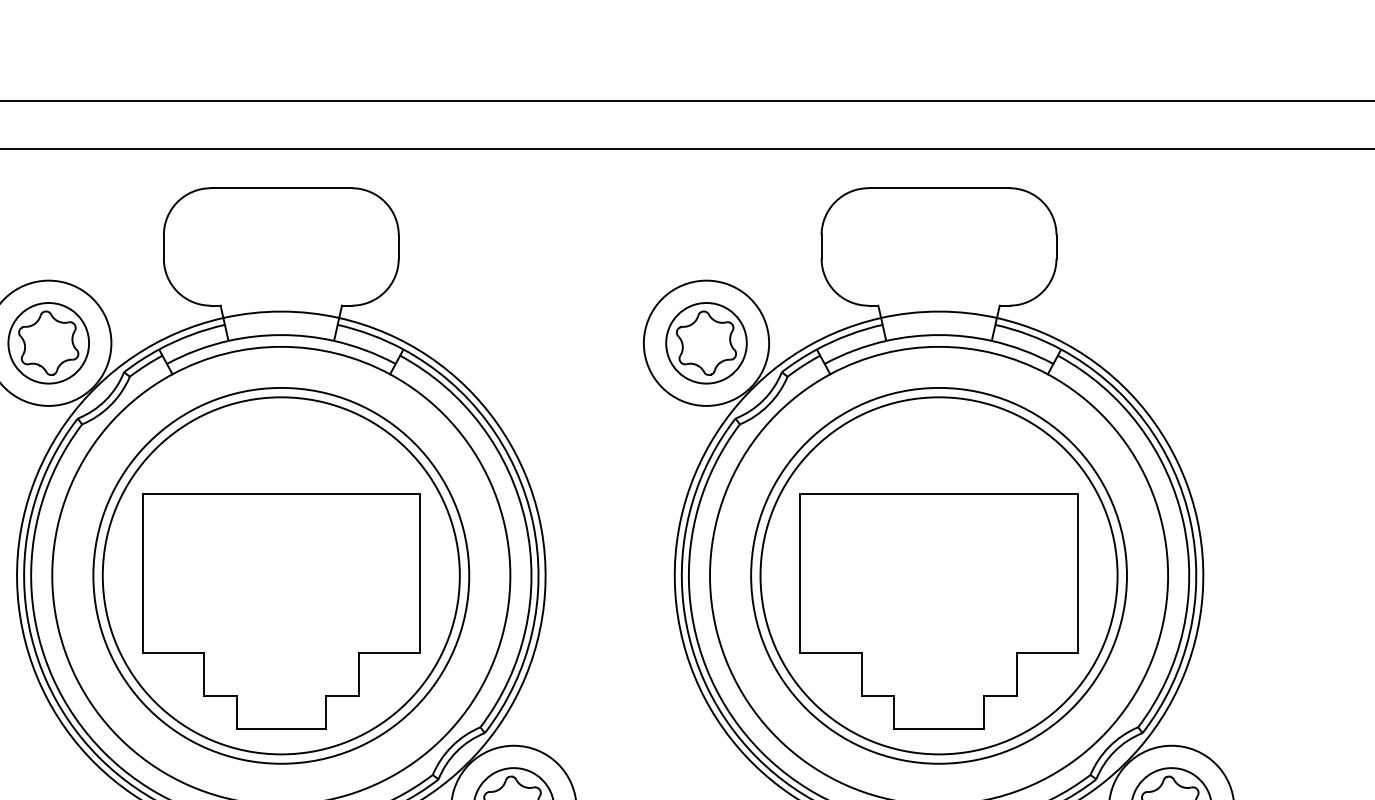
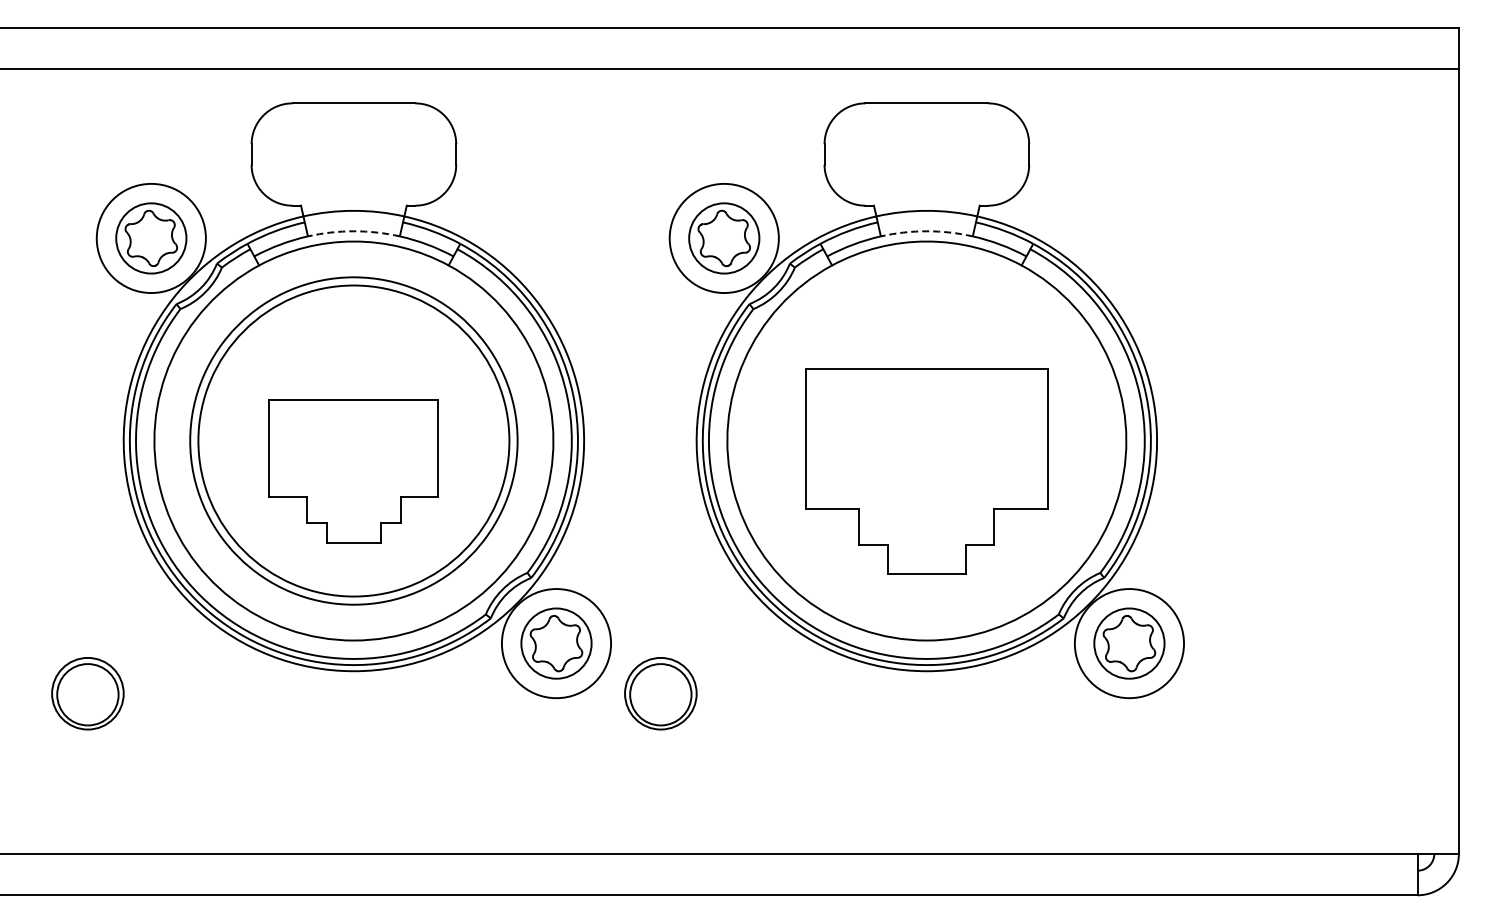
arc: (280, 335) -> (353, 231), solid -> dashed
arc: (938, 335) -> (926, 231), solid -> dashed
part: (938, 575) -> (926, 440), removed
part: (280, 610) -> (353, 471), size x0.7

